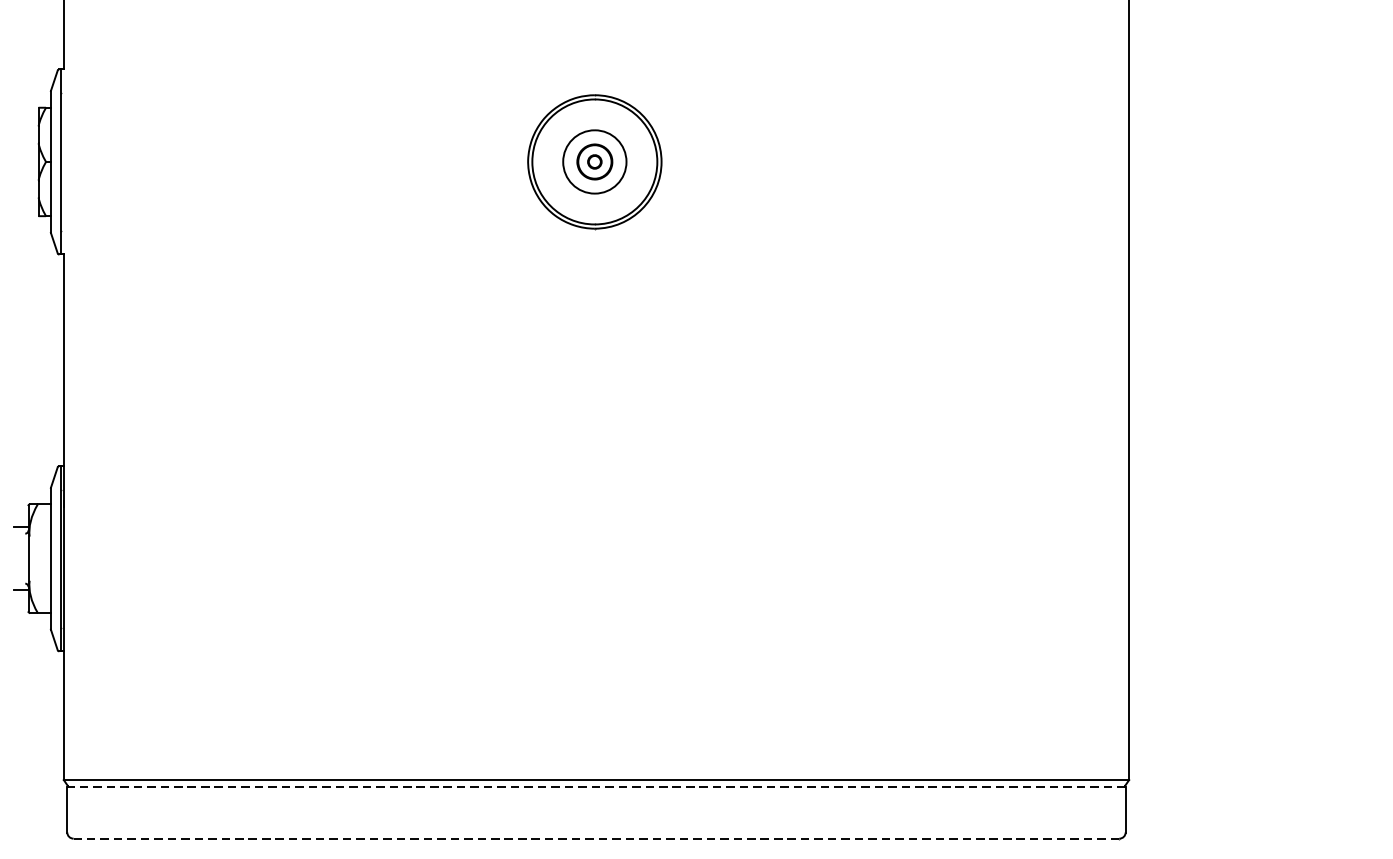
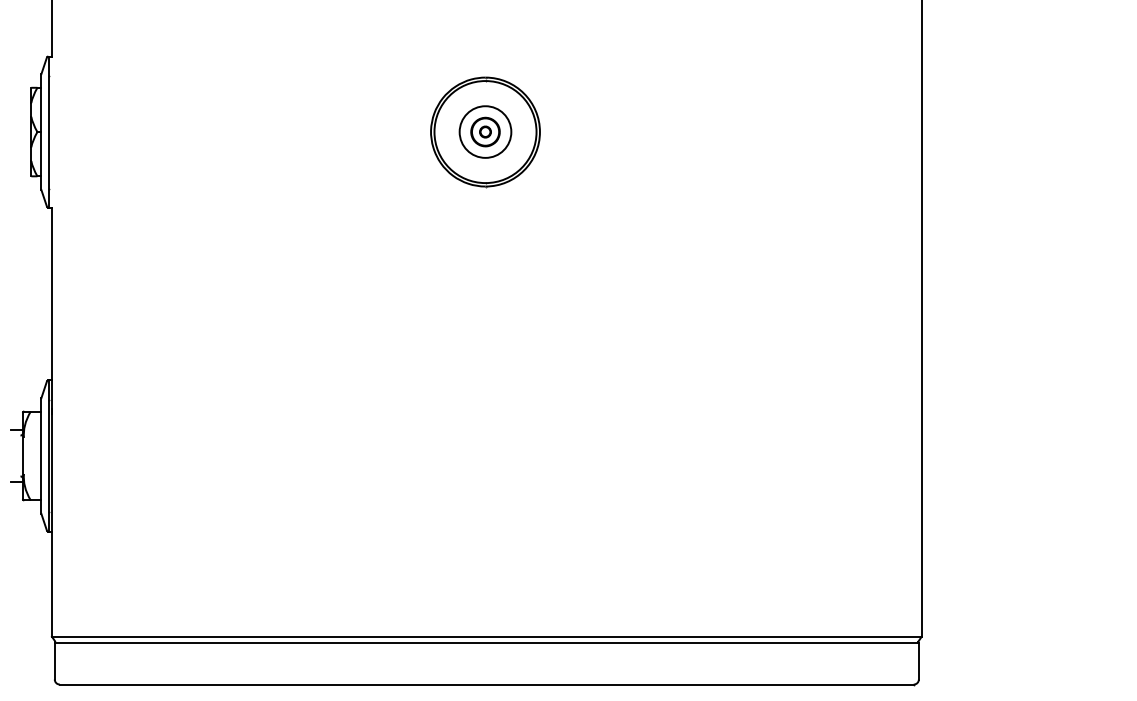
line: (596, 787) -> (486, 642), dashed -> solid
line: (596, 838) -> (486, 684), dashed -> solid

